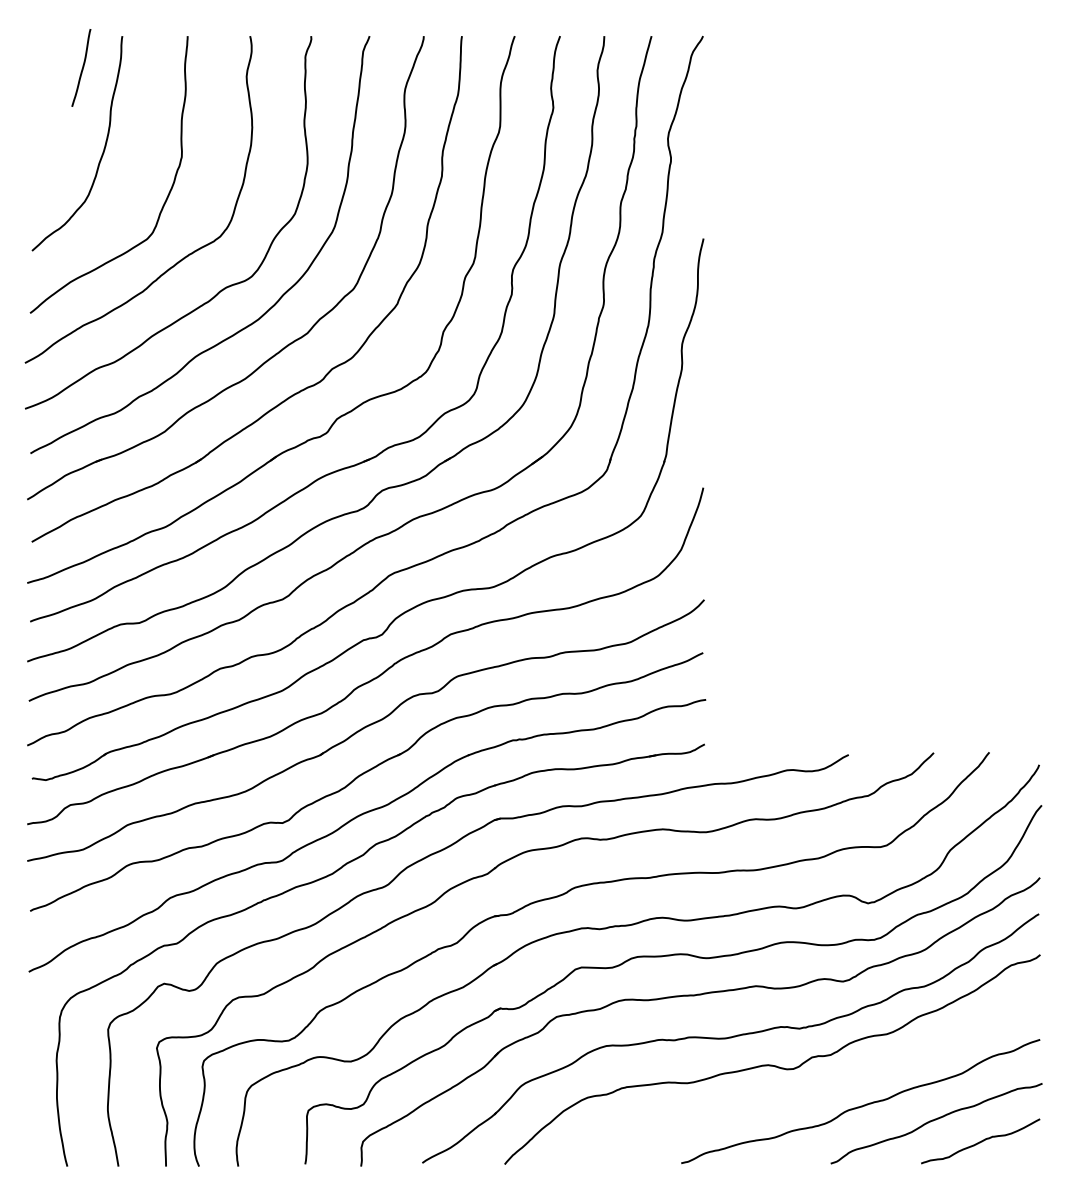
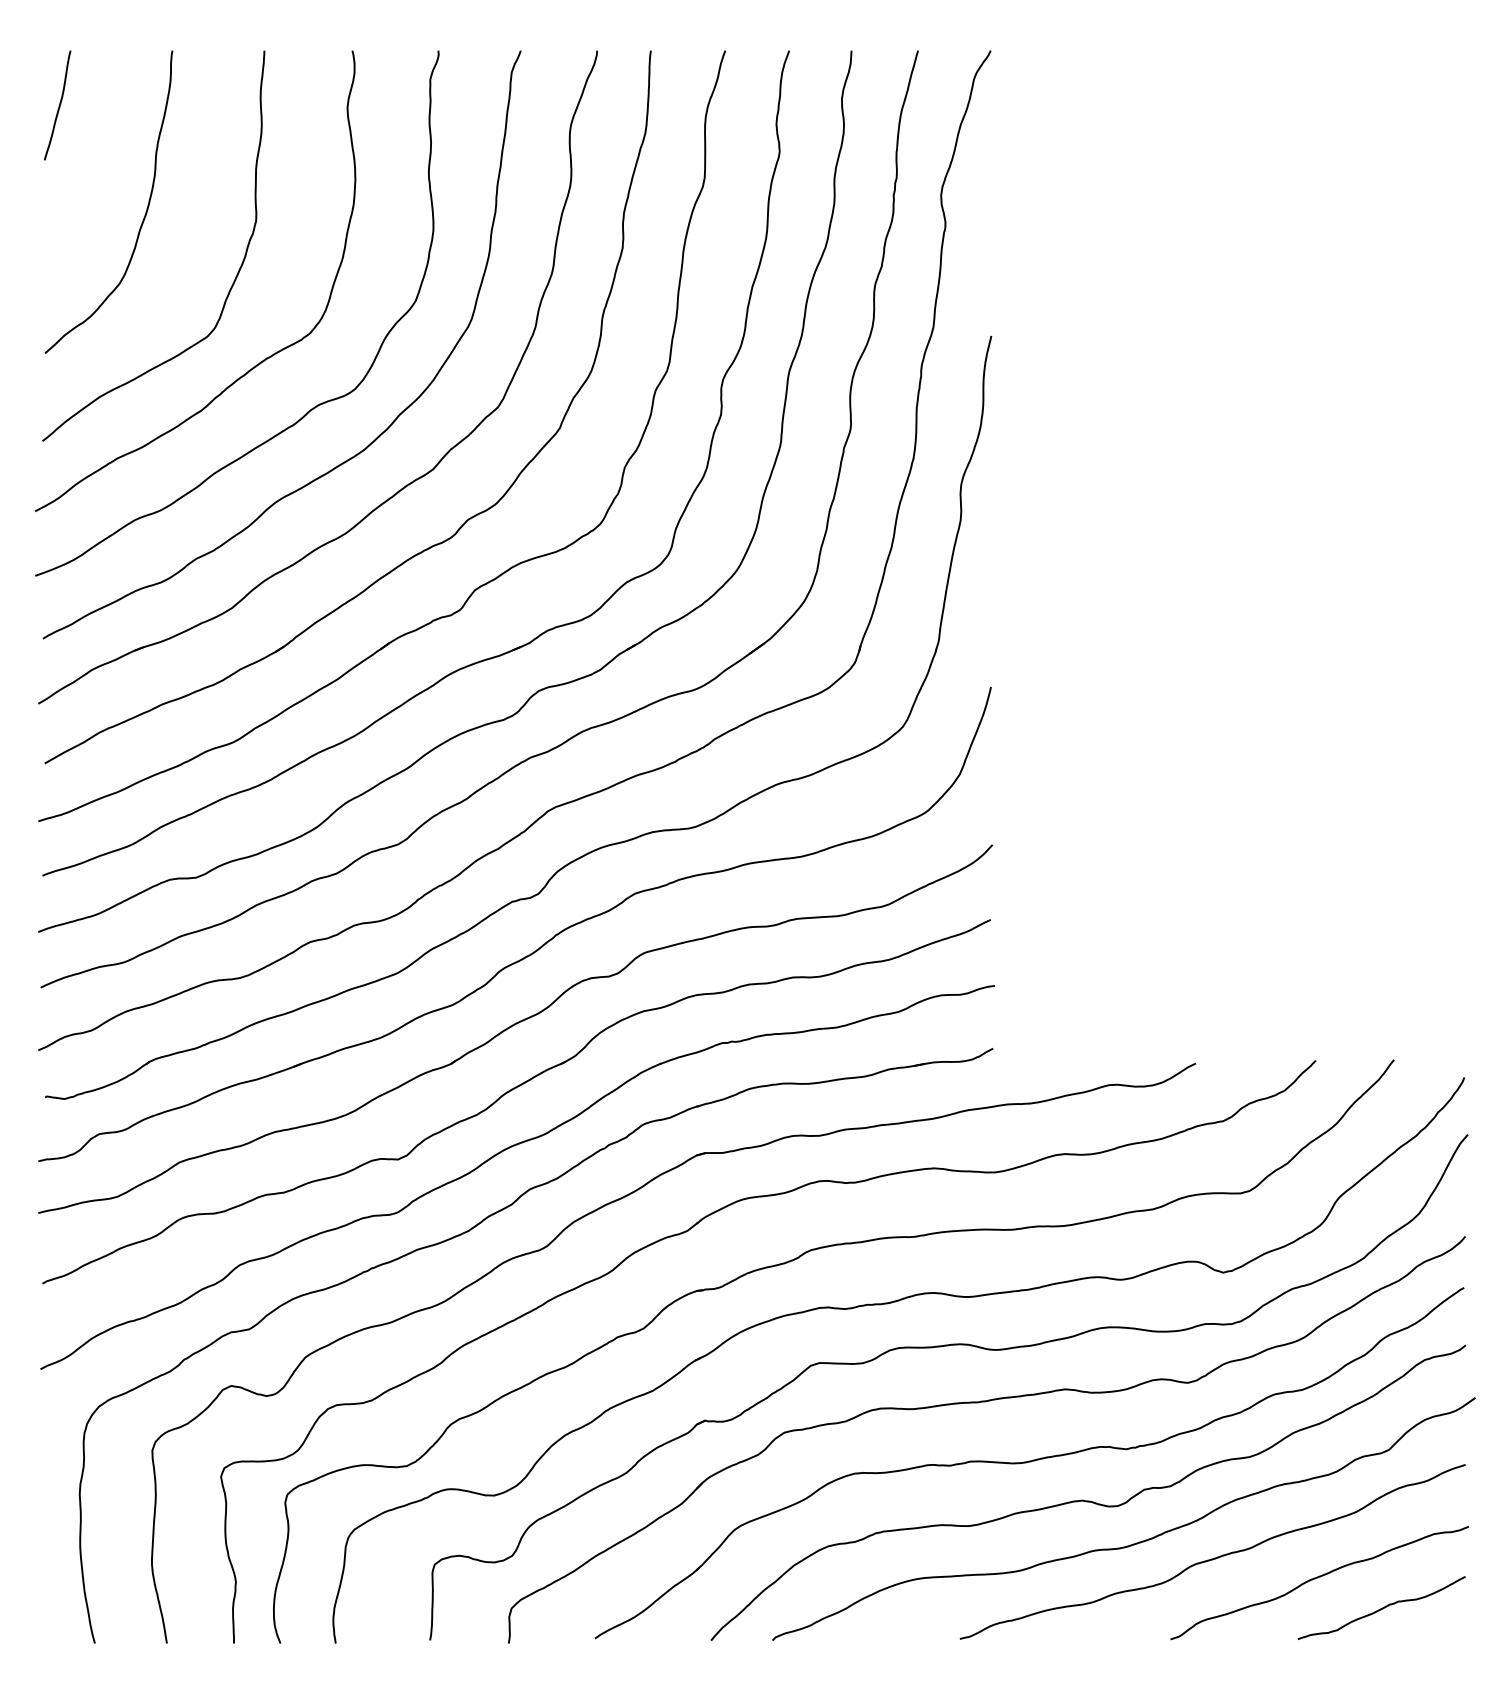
curve: (82, 68) -> (58, 106), moved
curve: (804, 1095) -> (1133, 1543), added

